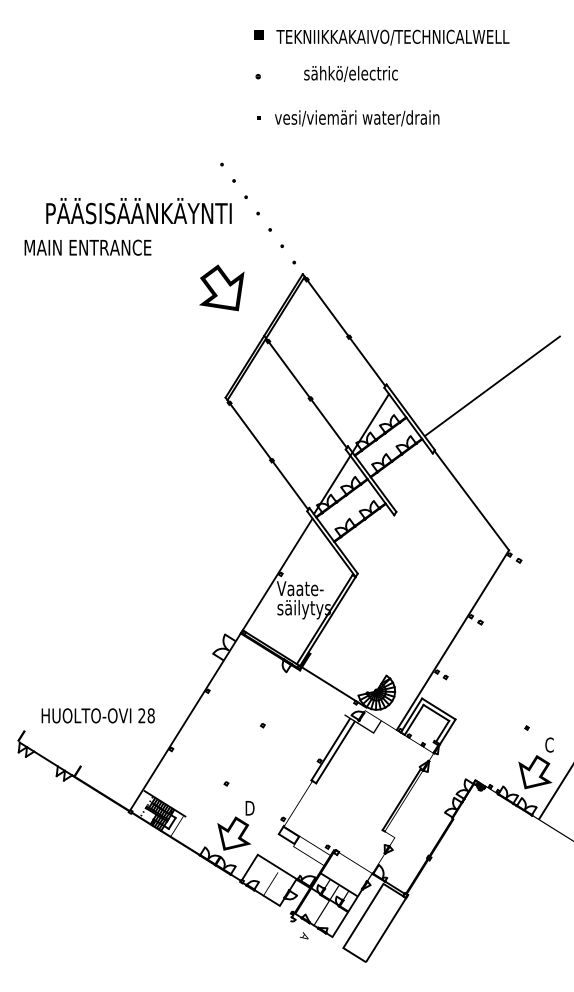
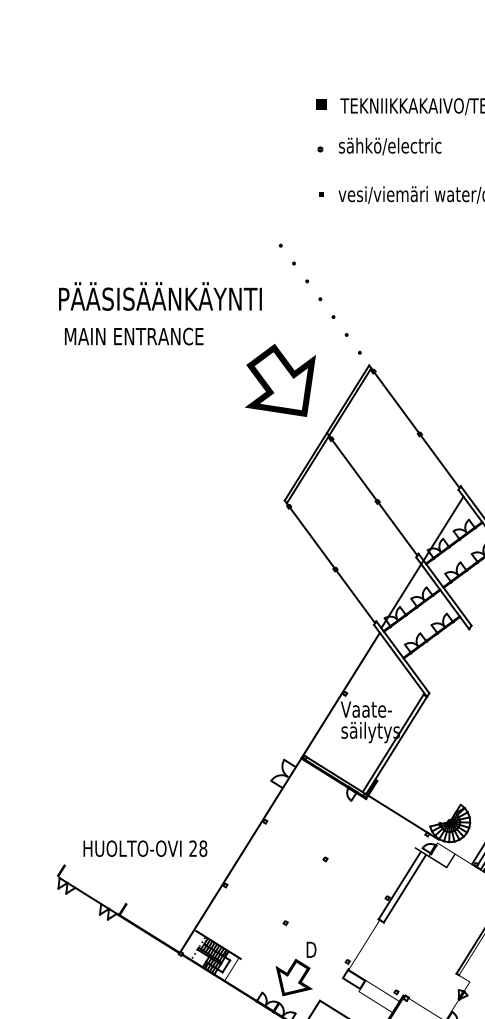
text: (350, 73) -> (389, 145), moved
text: (138, 211) -> (159, 296), moved
part: (221, 287) -> (280, 380), size x1.43

